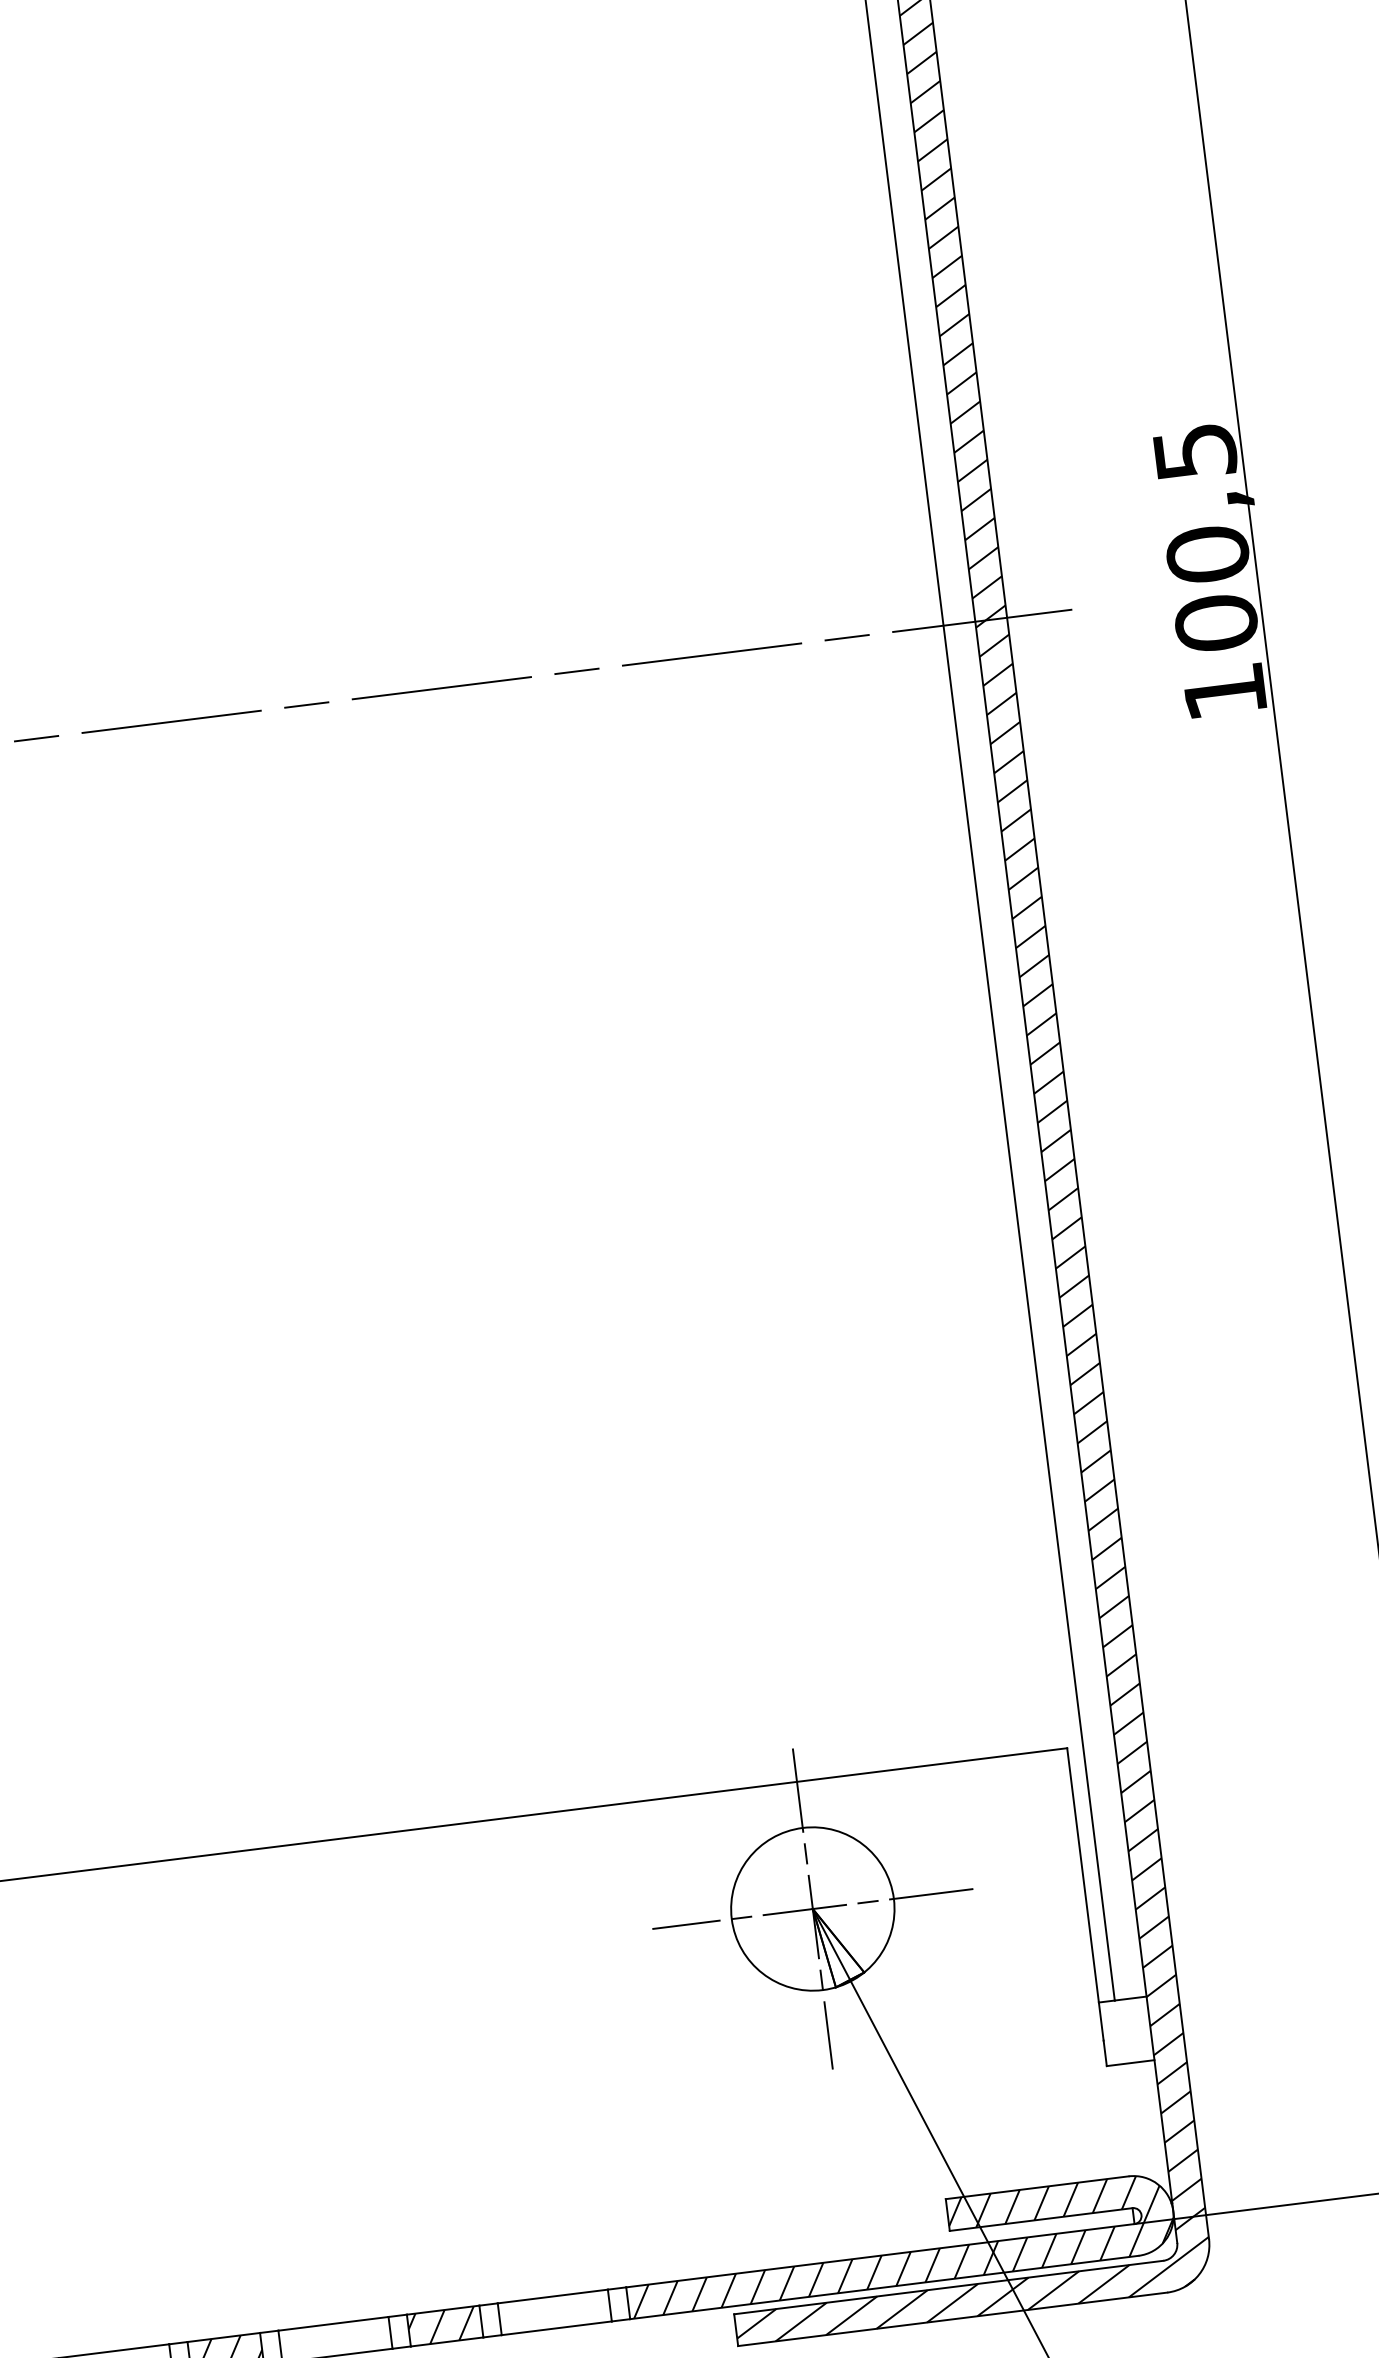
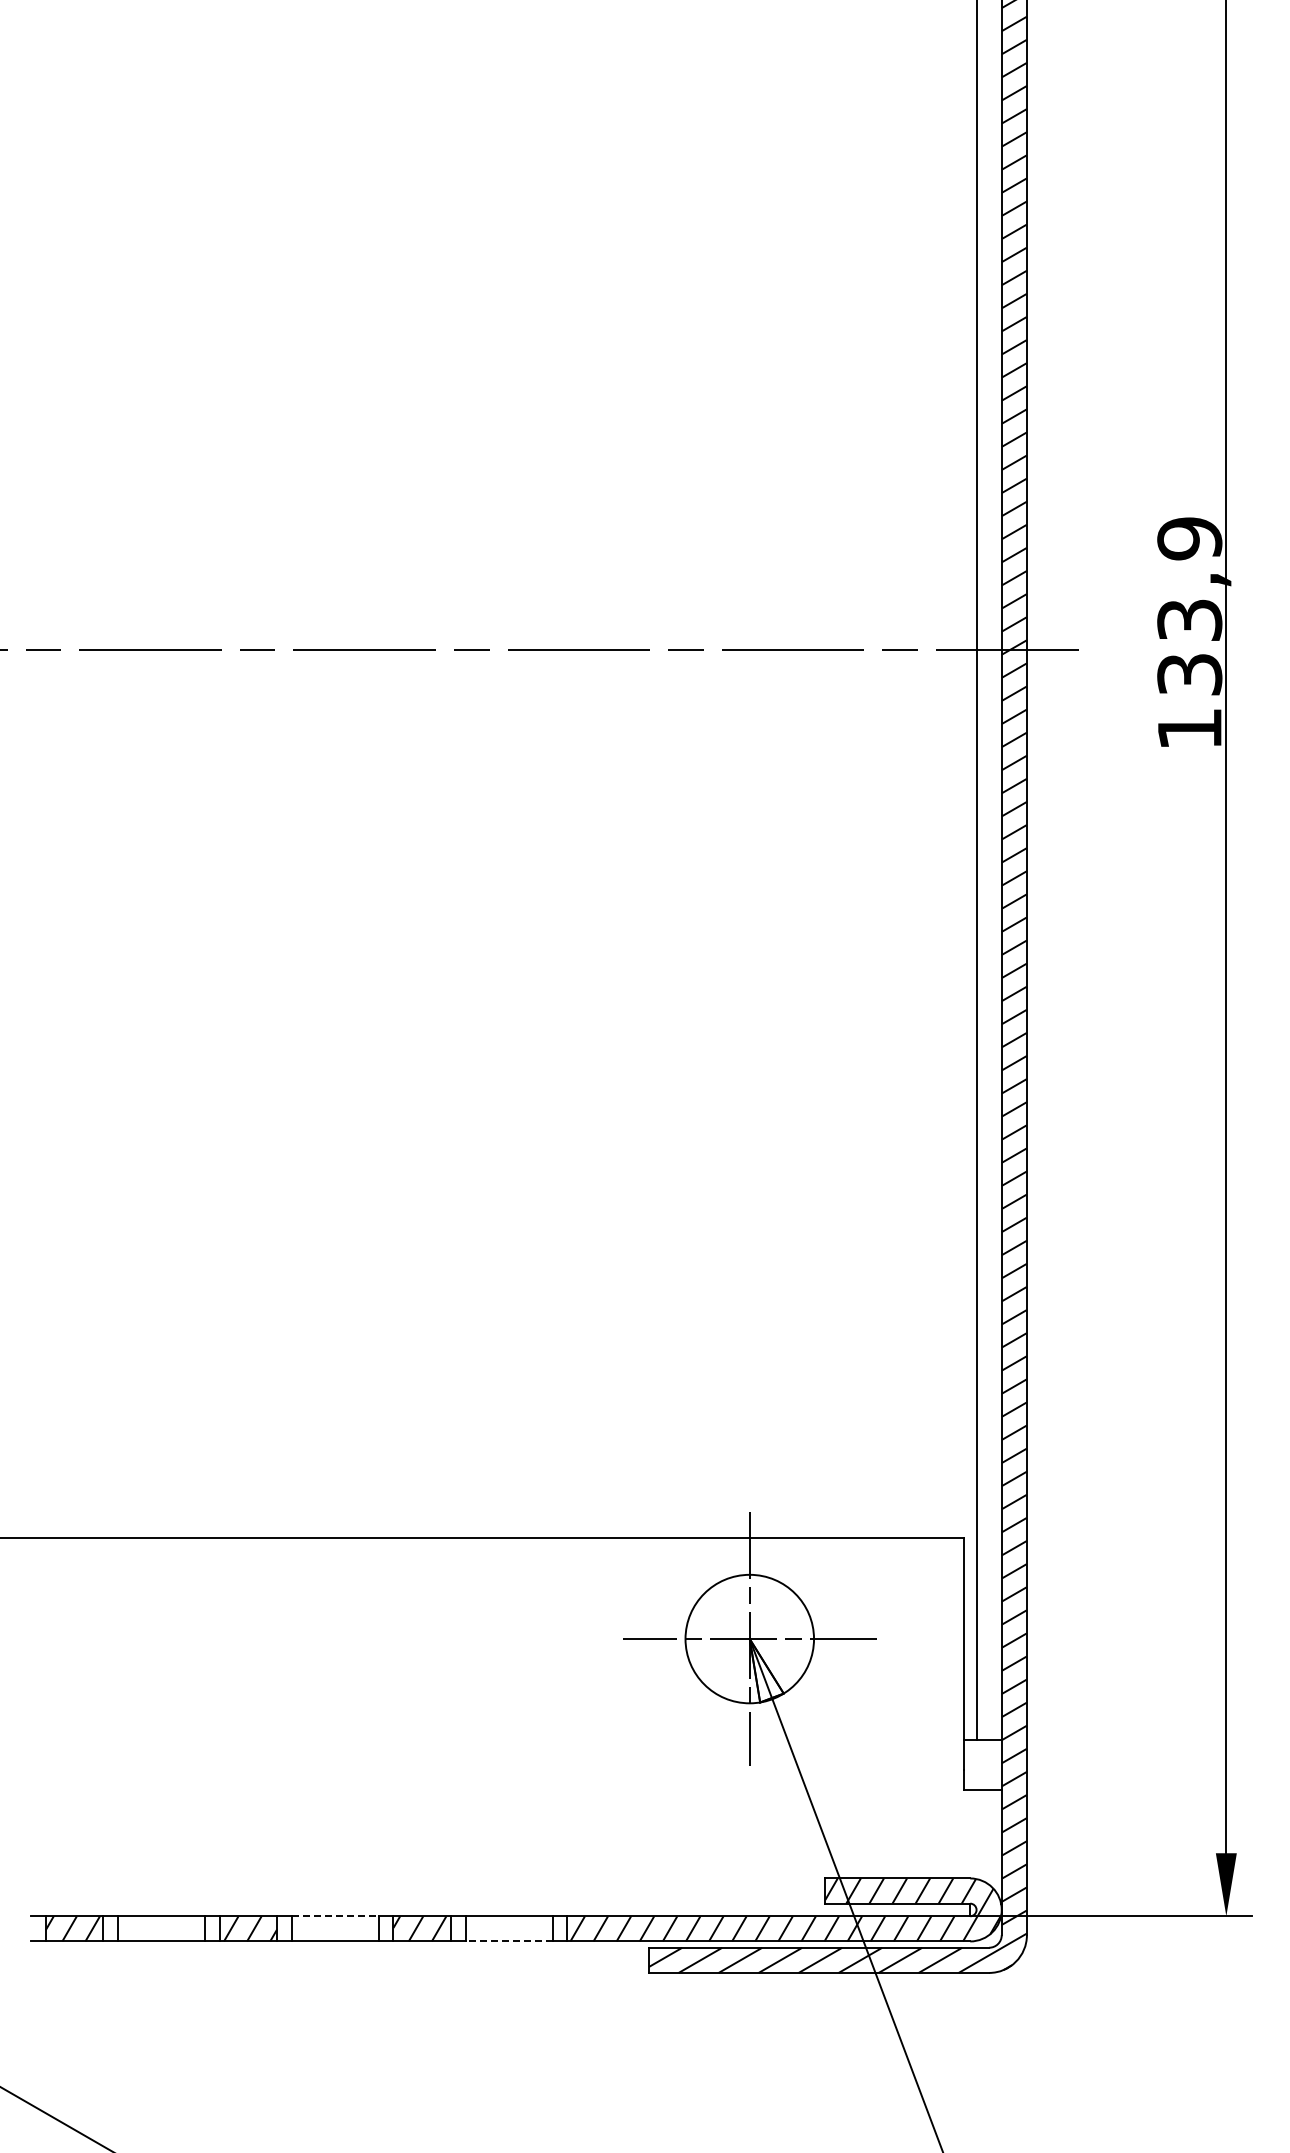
text: (1205, 537) -> (1189, 606), 100,5 -> 133,9
line: (333, 2324) -> (335, 1916), solid -> dashed
line: (557, 2328) -> (509, 1941), solid -> dashed

